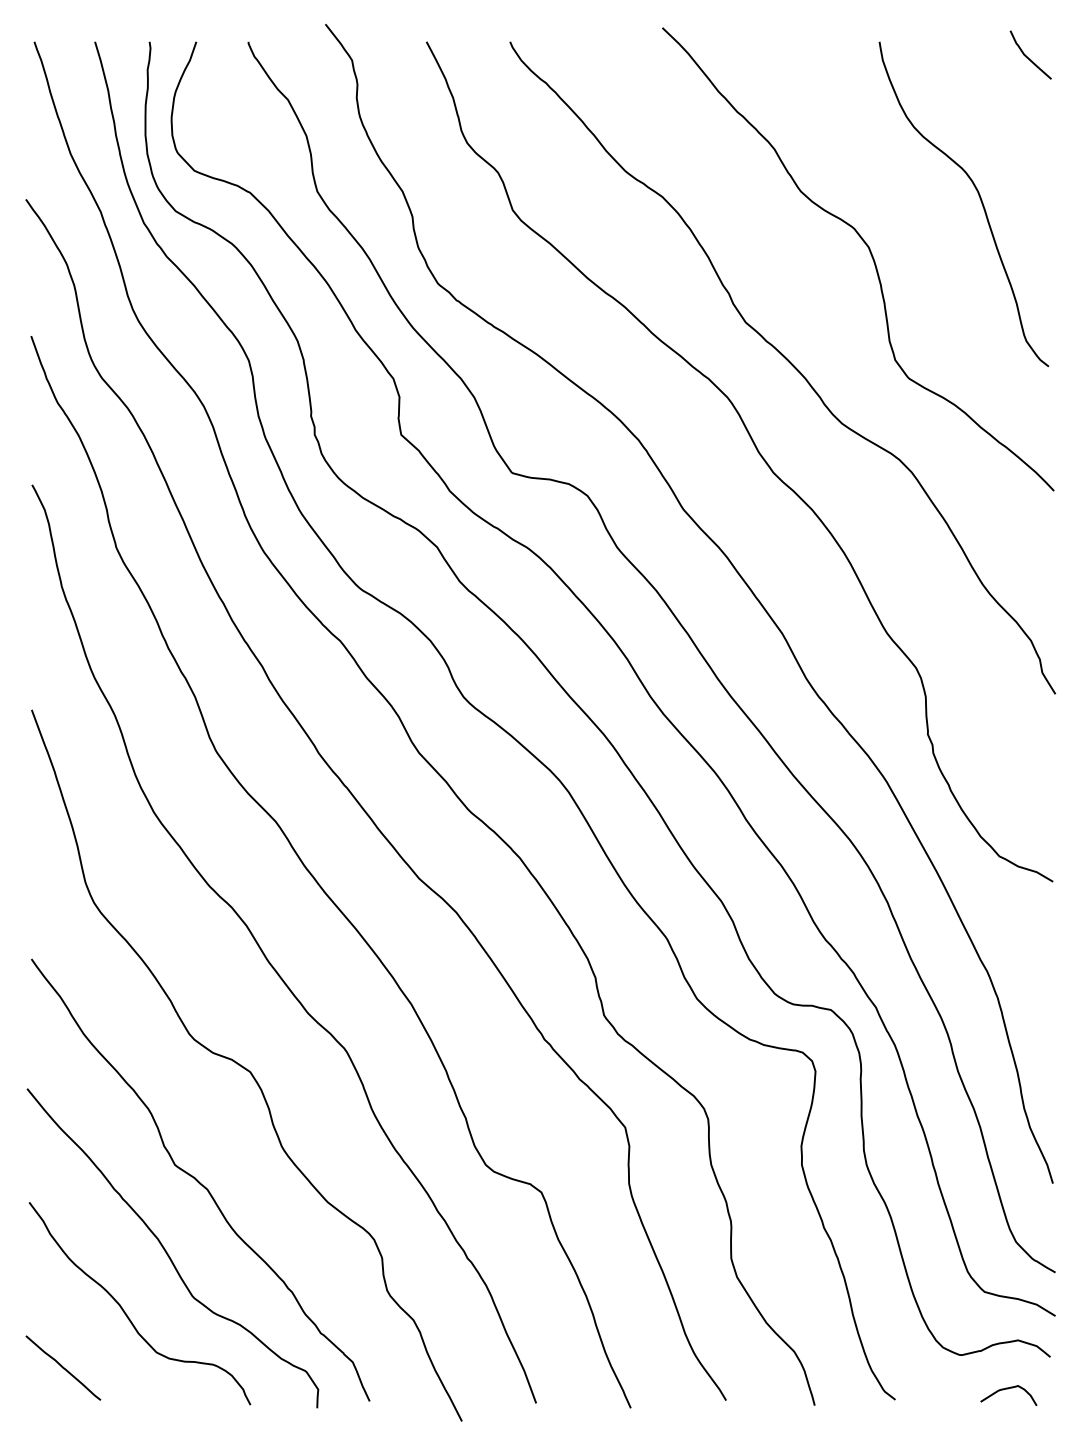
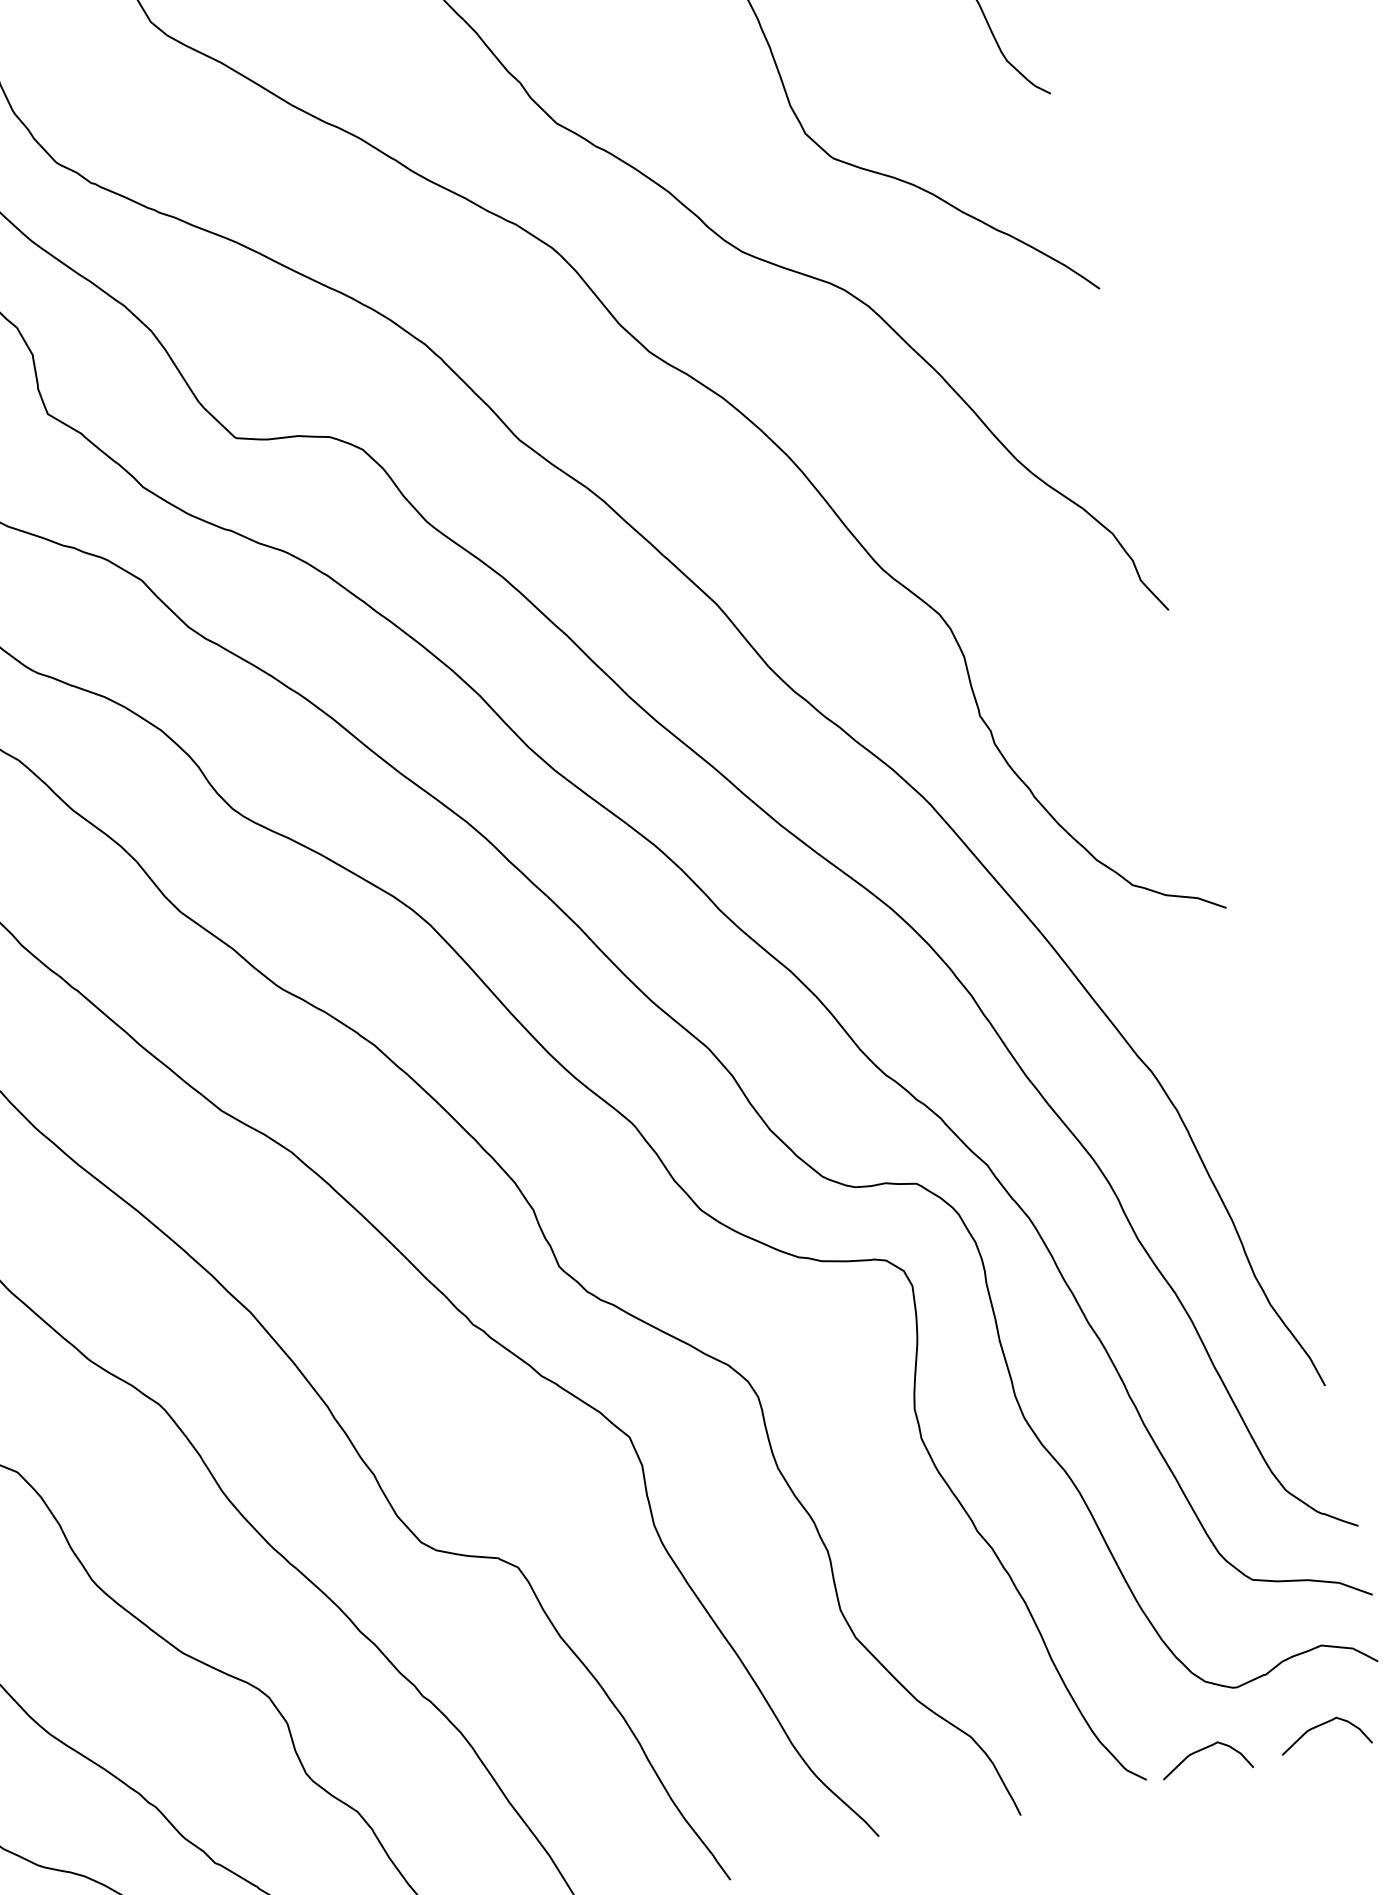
curve: (933, 1389) -> (1203, 1751), added

